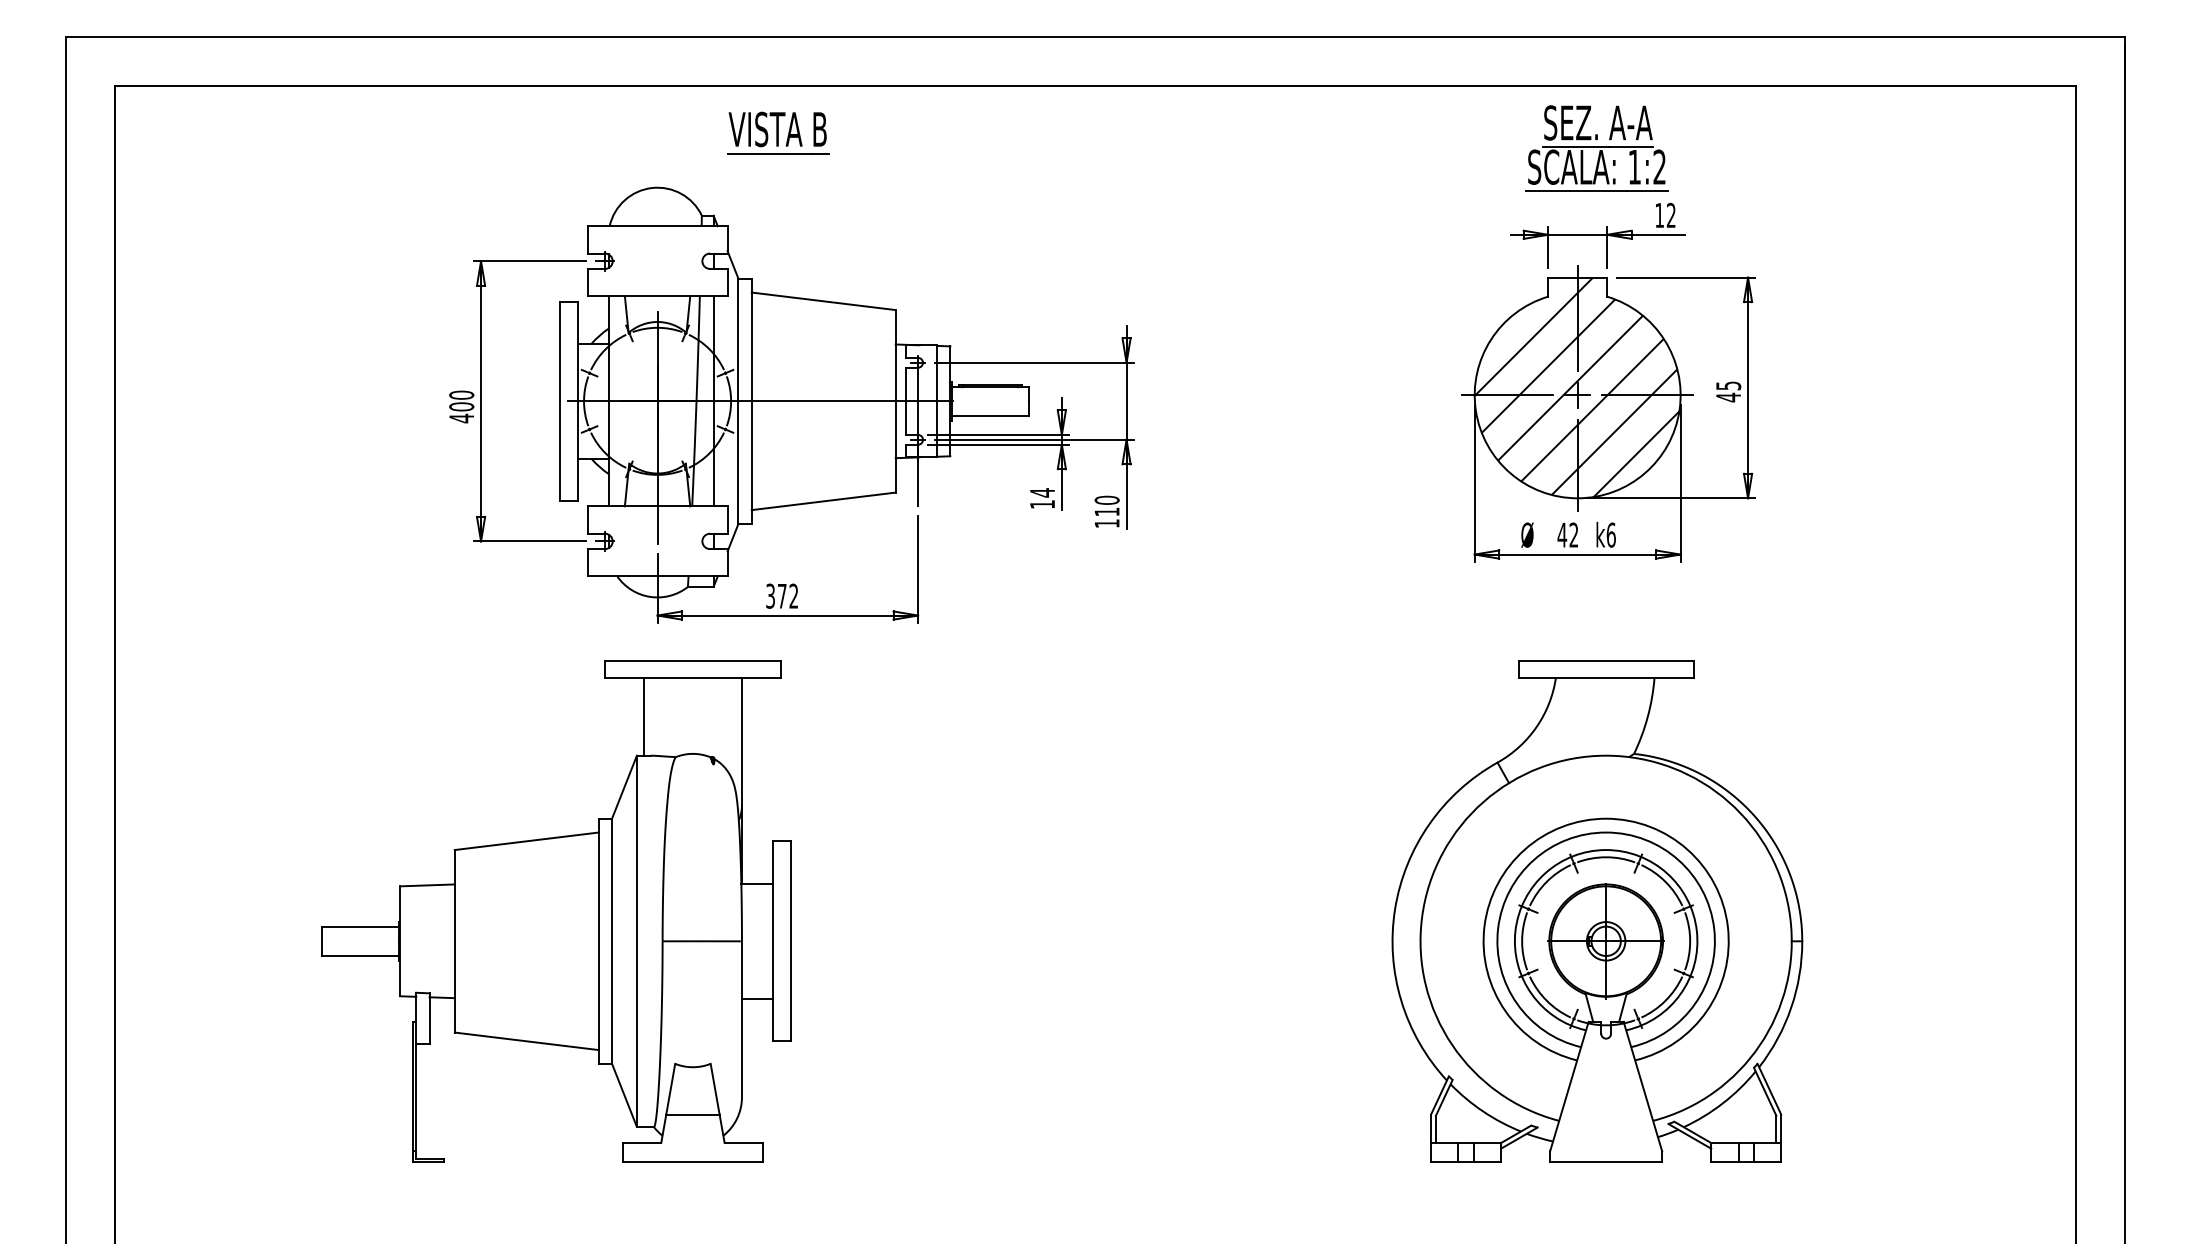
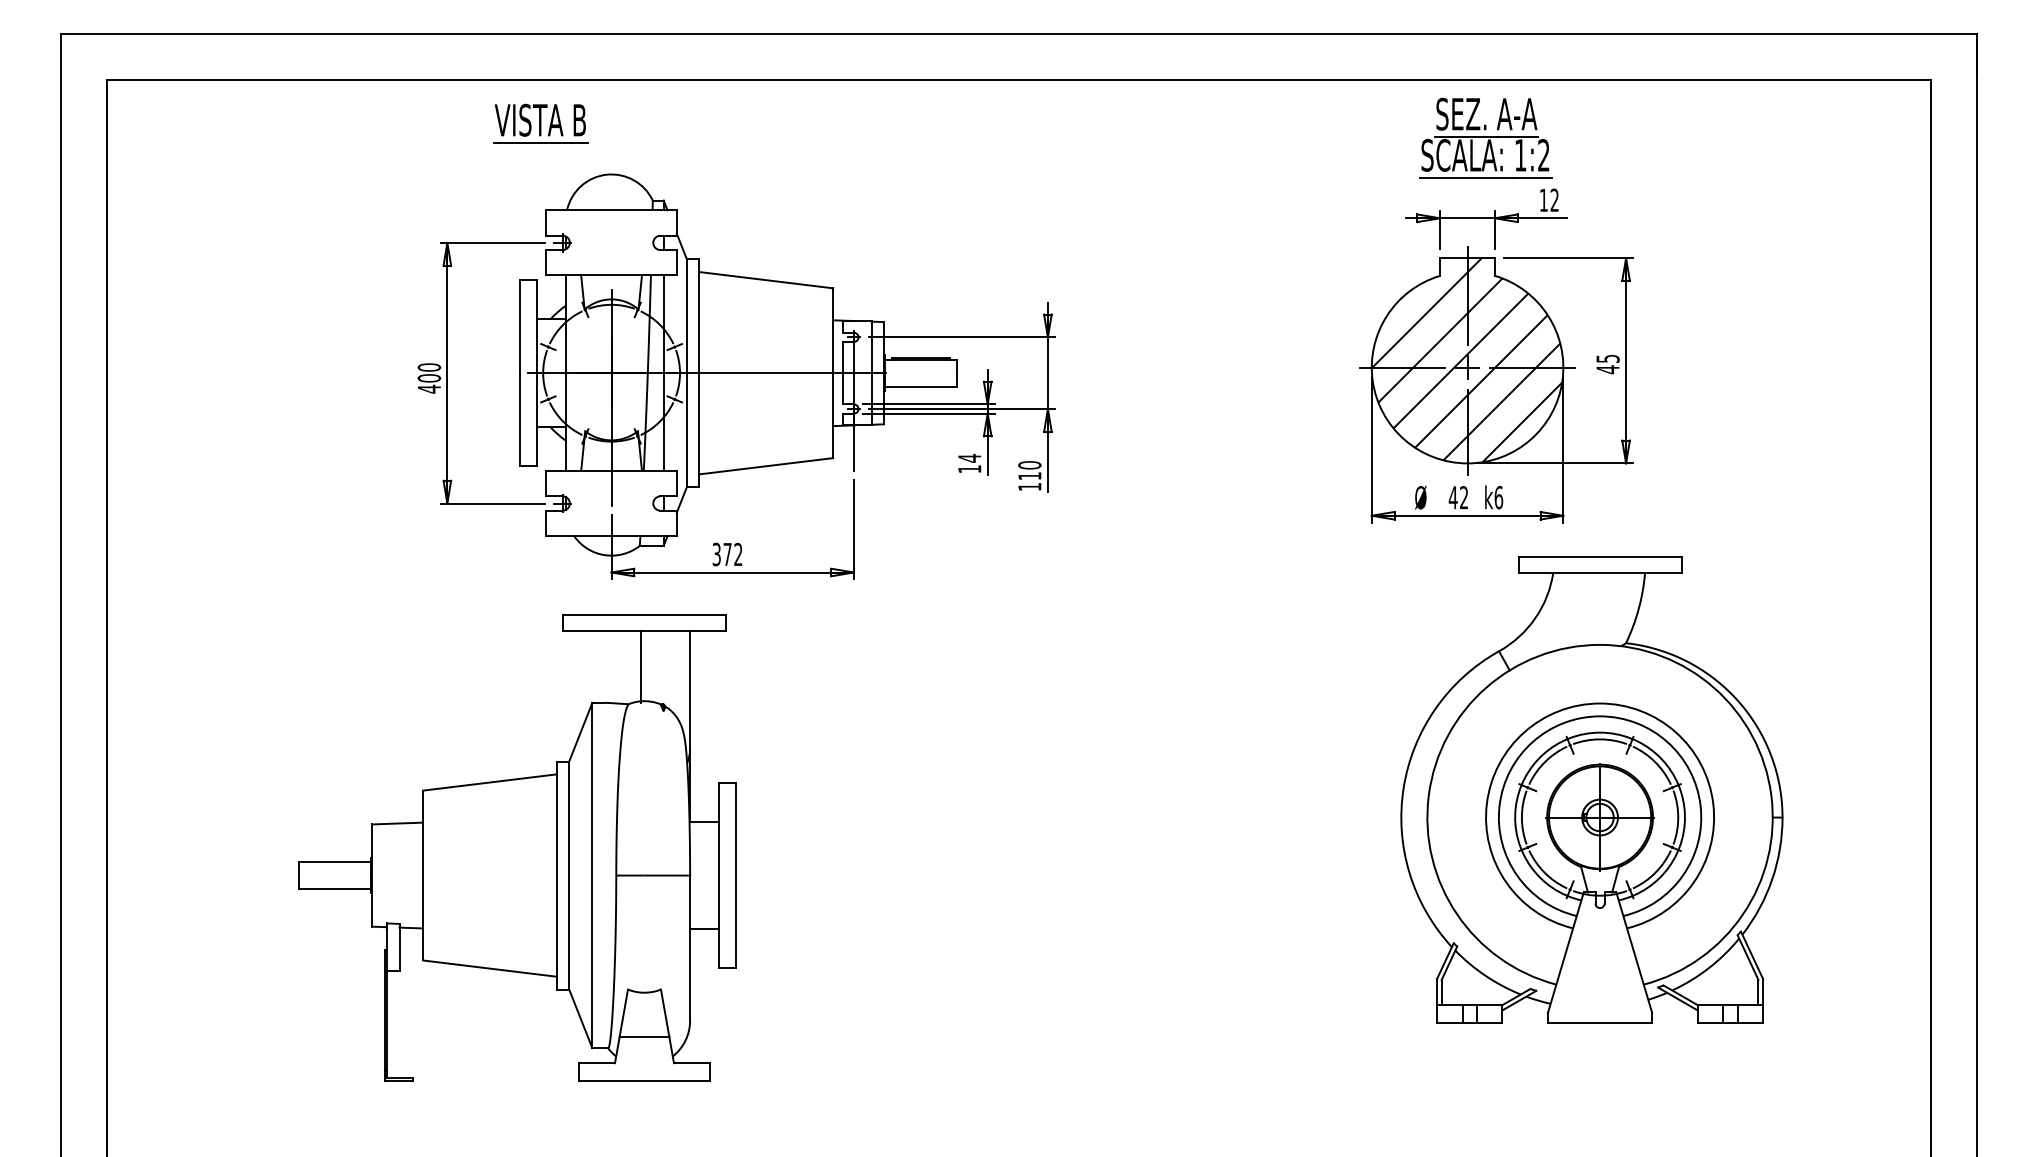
part: (777, 132) -> (540, 123), moved
line: (643, 716) -> (640, 666), moved
part: (1596, 911) -> (1591, 789), moved

